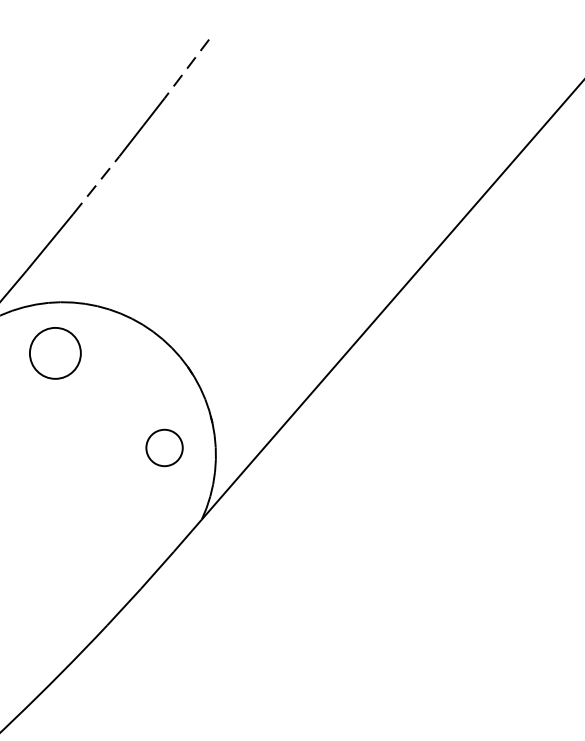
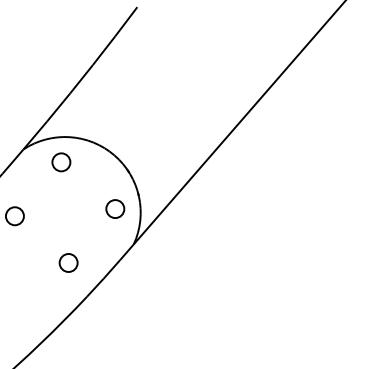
line: (187, 70) -> (126, 22), dashed -> solid
line: (96, 183) -> (81, 78), dashed -> solid
circle: (55, 353) -> (61, 162), size x0.71
circle: (69, 556) -> (68, 262), added

